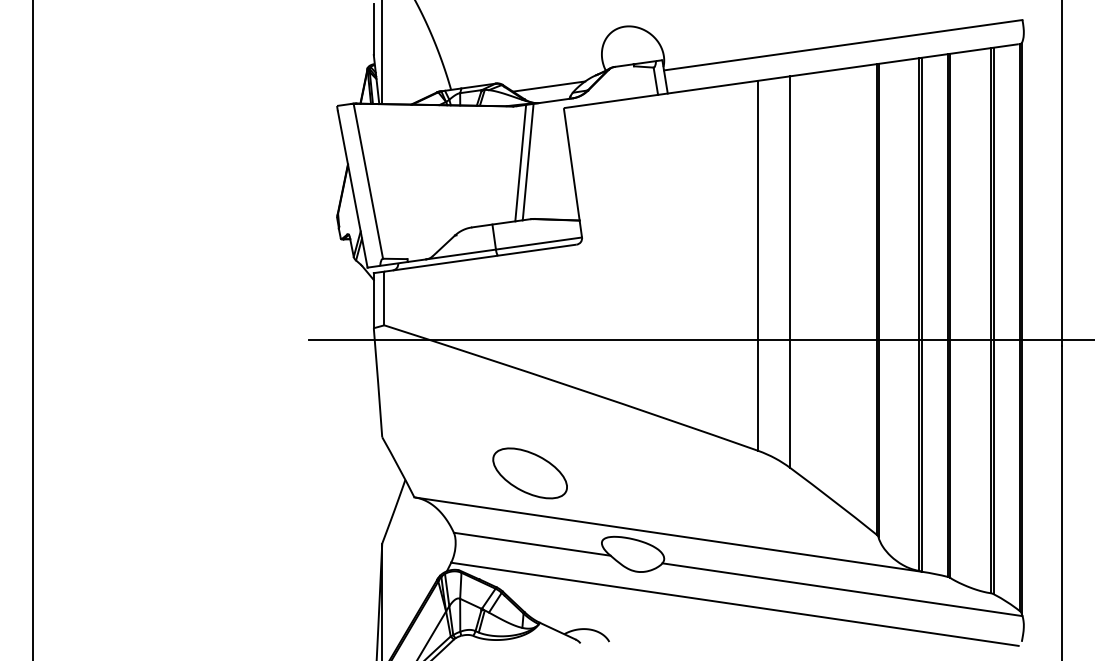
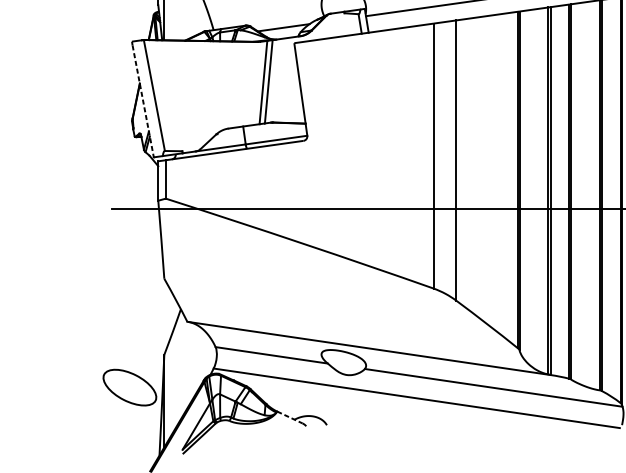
line: (352, 189) -> (143, 101), solid -> dashed
part: (529, 473) -> (129, 387), moved
line: (557, 631) -> (289, 417), solid -> dashed

